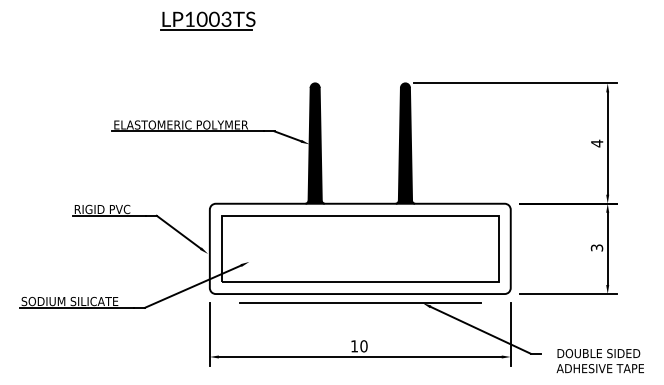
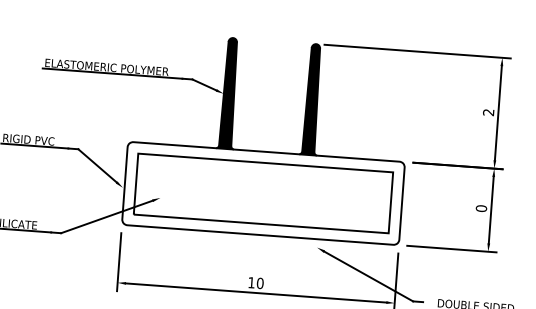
text: (597, 143) -> (488, 112), 4 -> 2
text: (597, 247) -> (481, 208), 3 -> 0
line: (359, 303) -> (259, 243), removed

